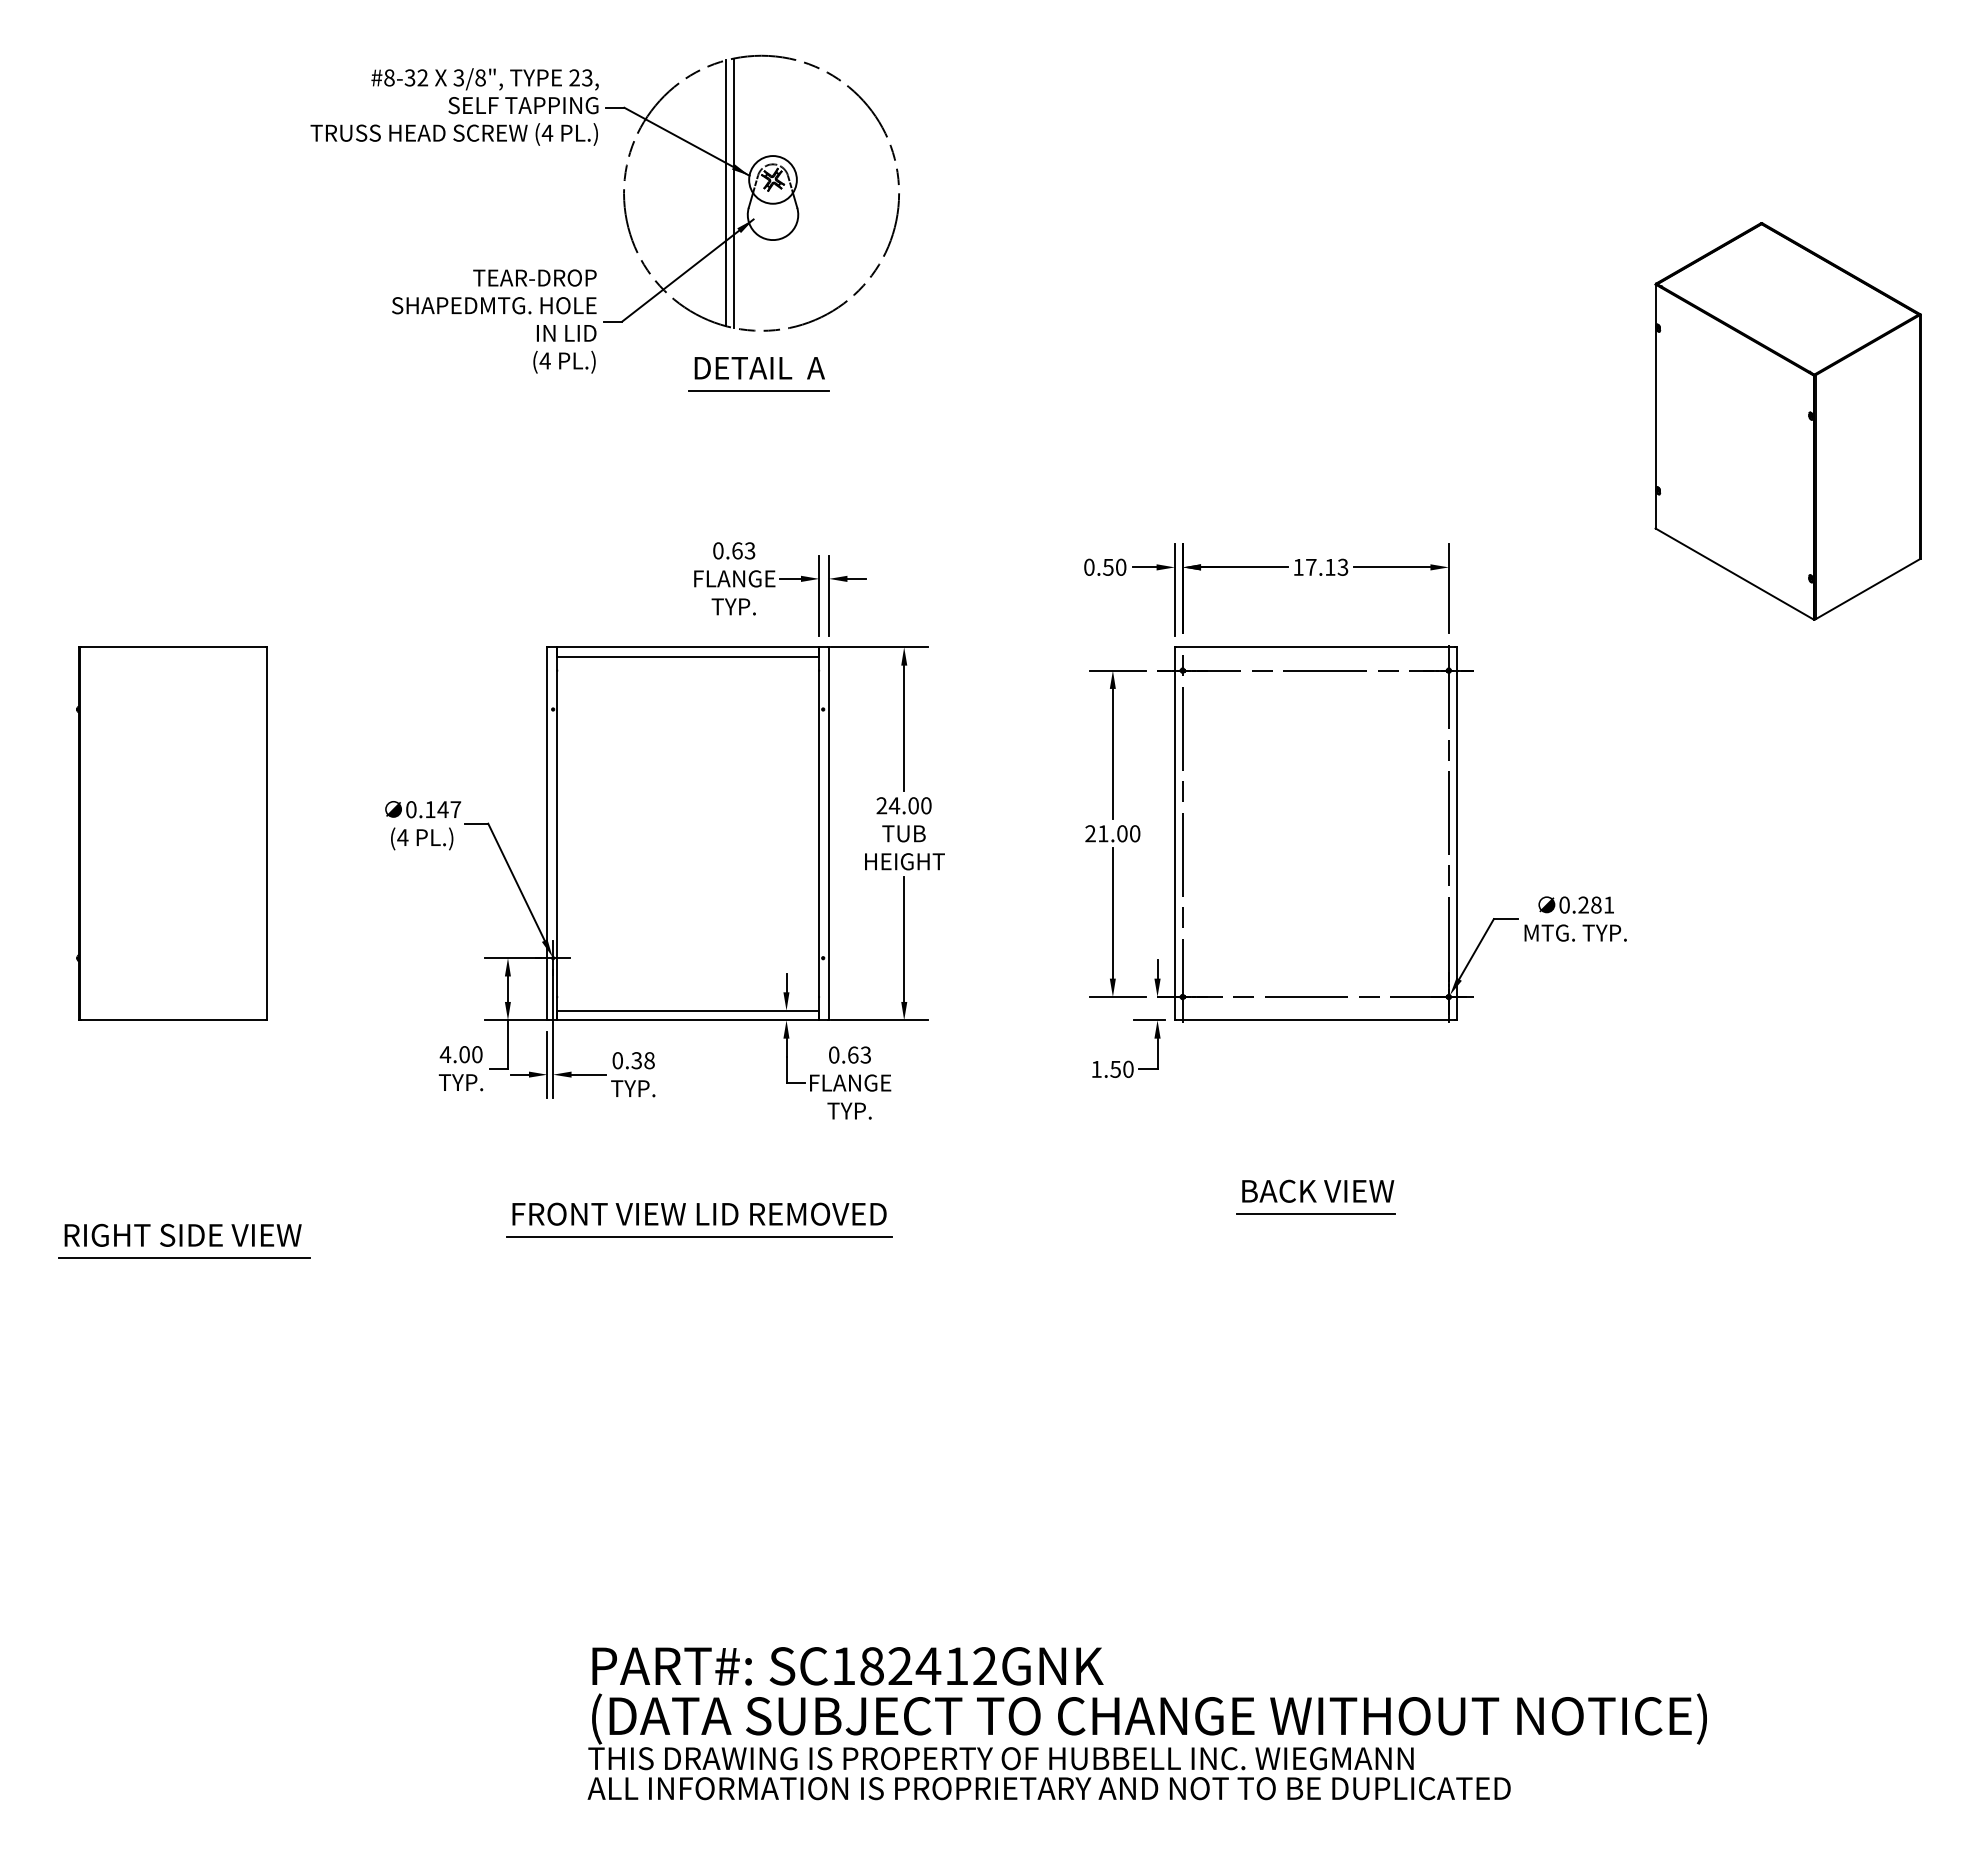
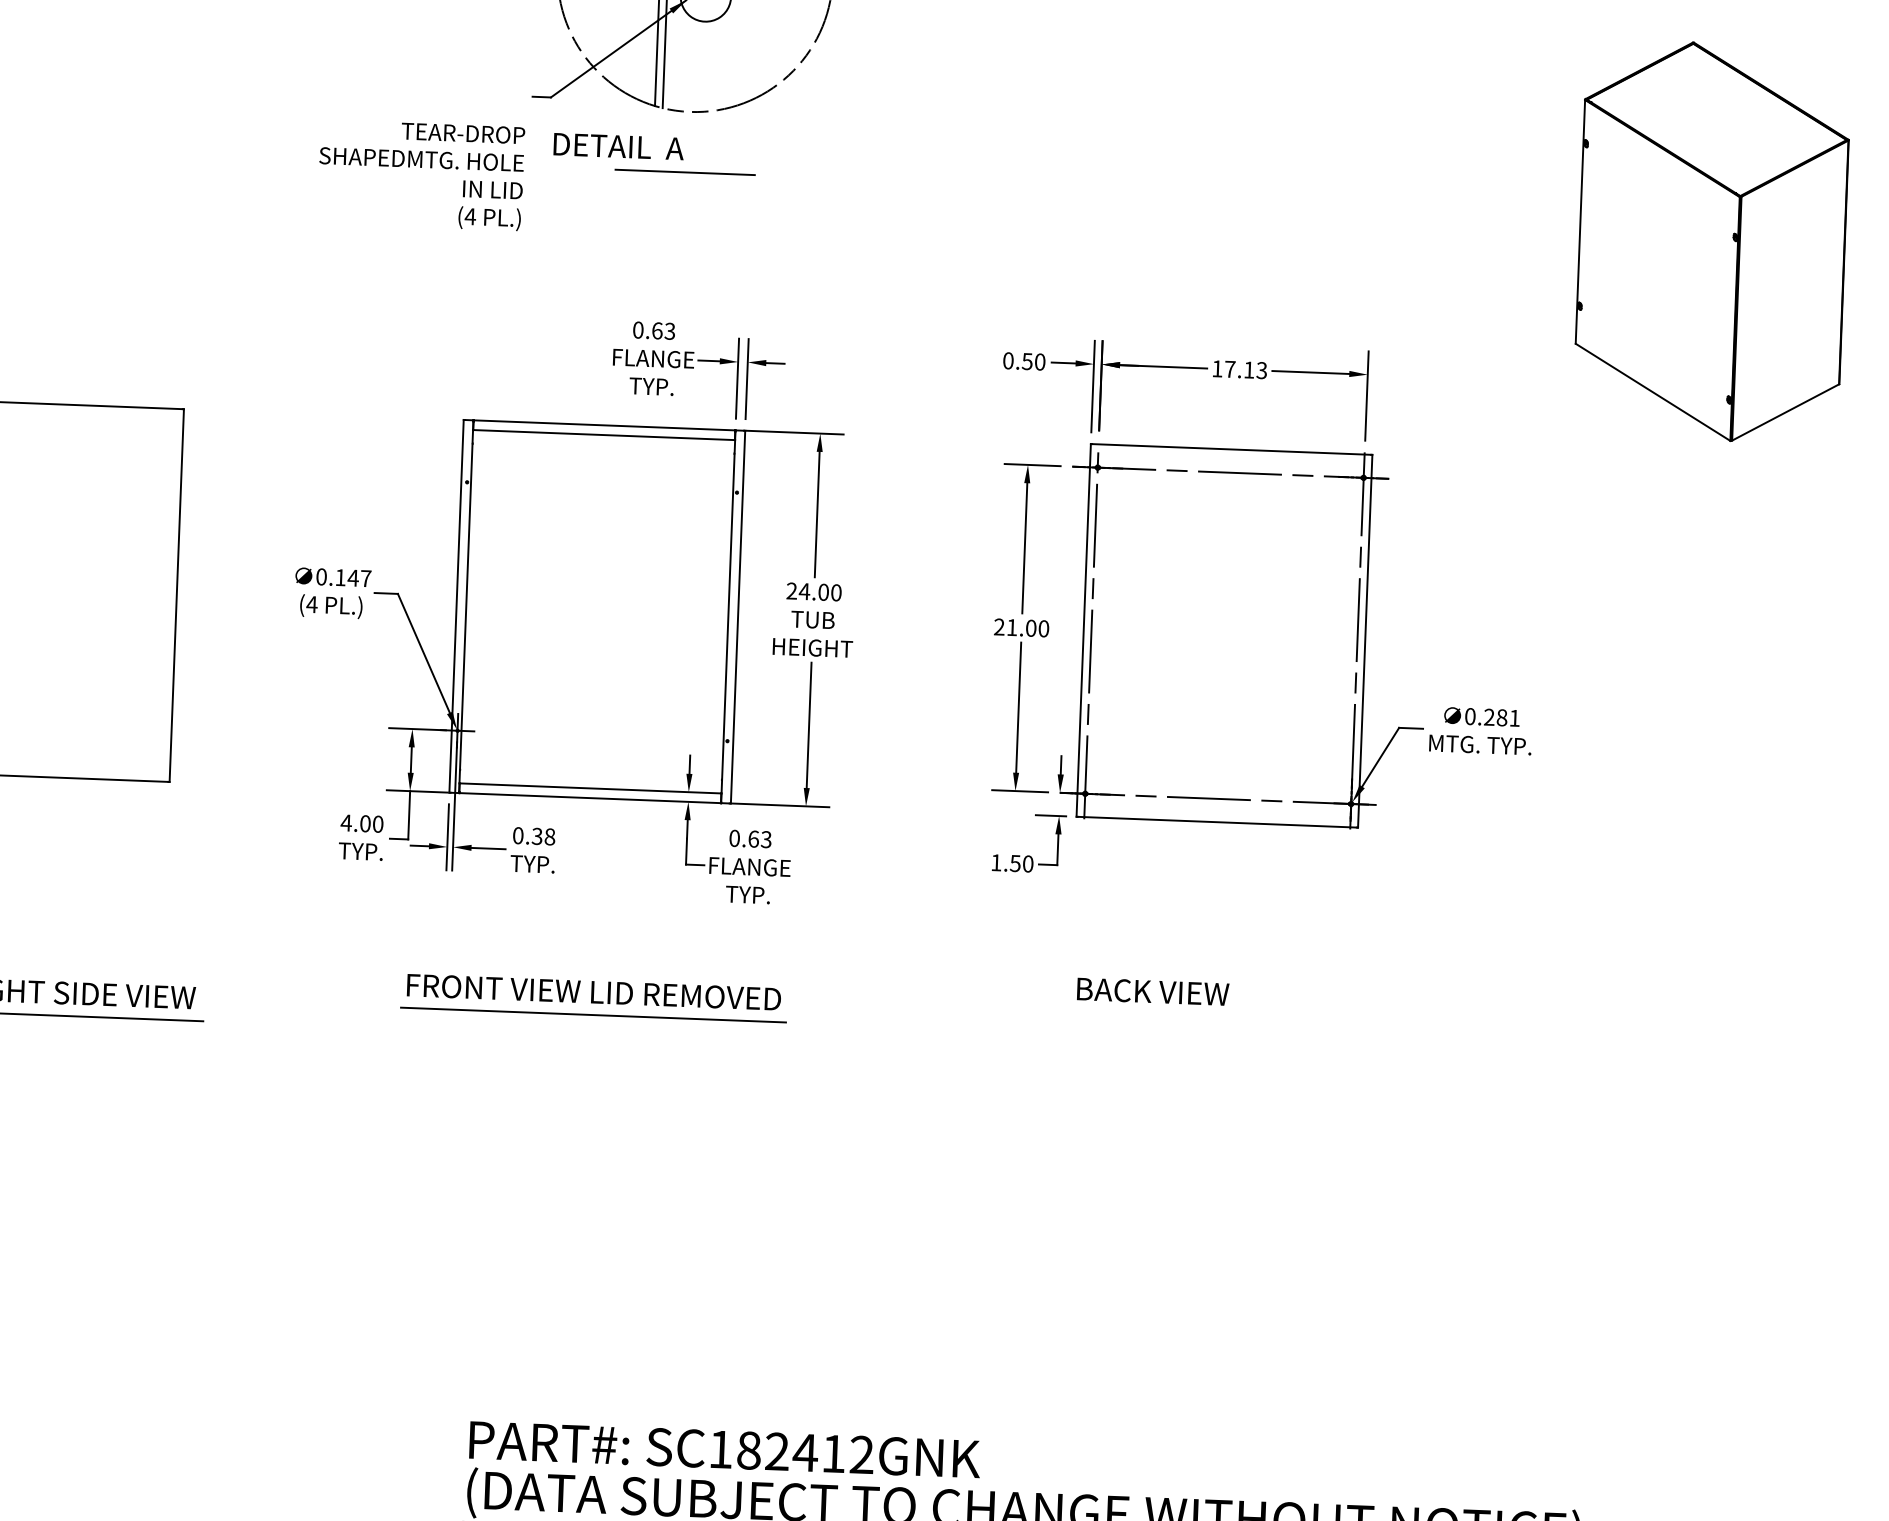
text: (494, 321) -> (421, 175), moved
text: (759, 368) -> (618, 146), moved
text: (1318, 1190) -> (1153, 991), moved
line: (1315, 1214) -> (1209, 1016), removed

